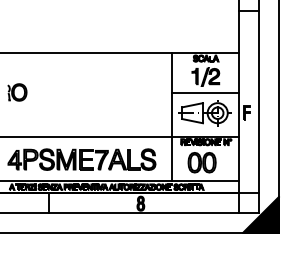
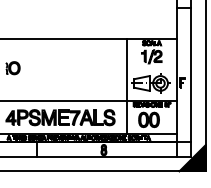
line: (205, 92) -> (151, 68), removed

